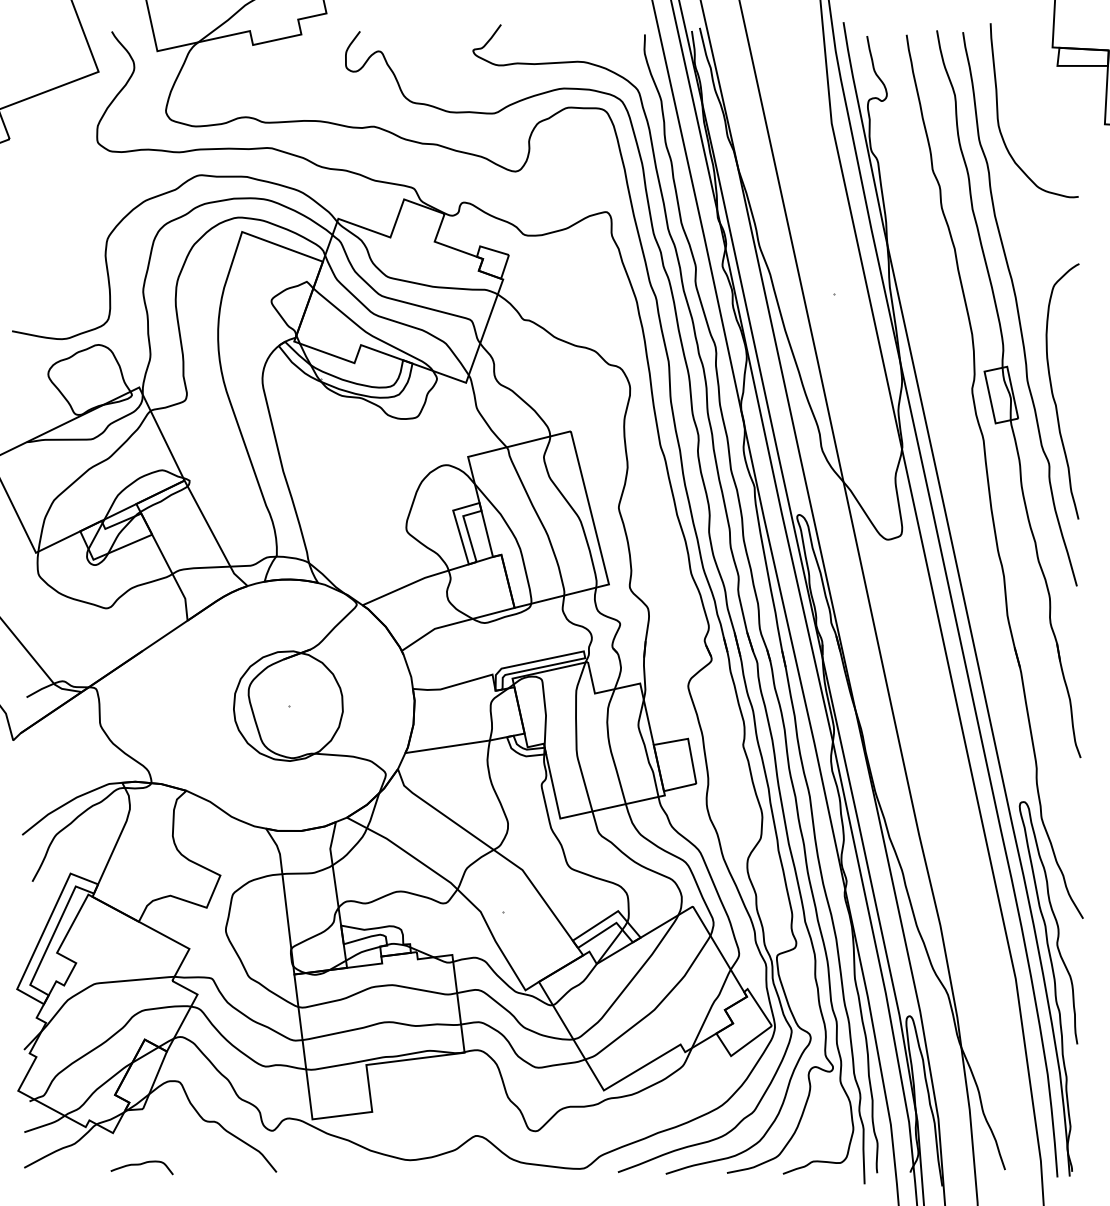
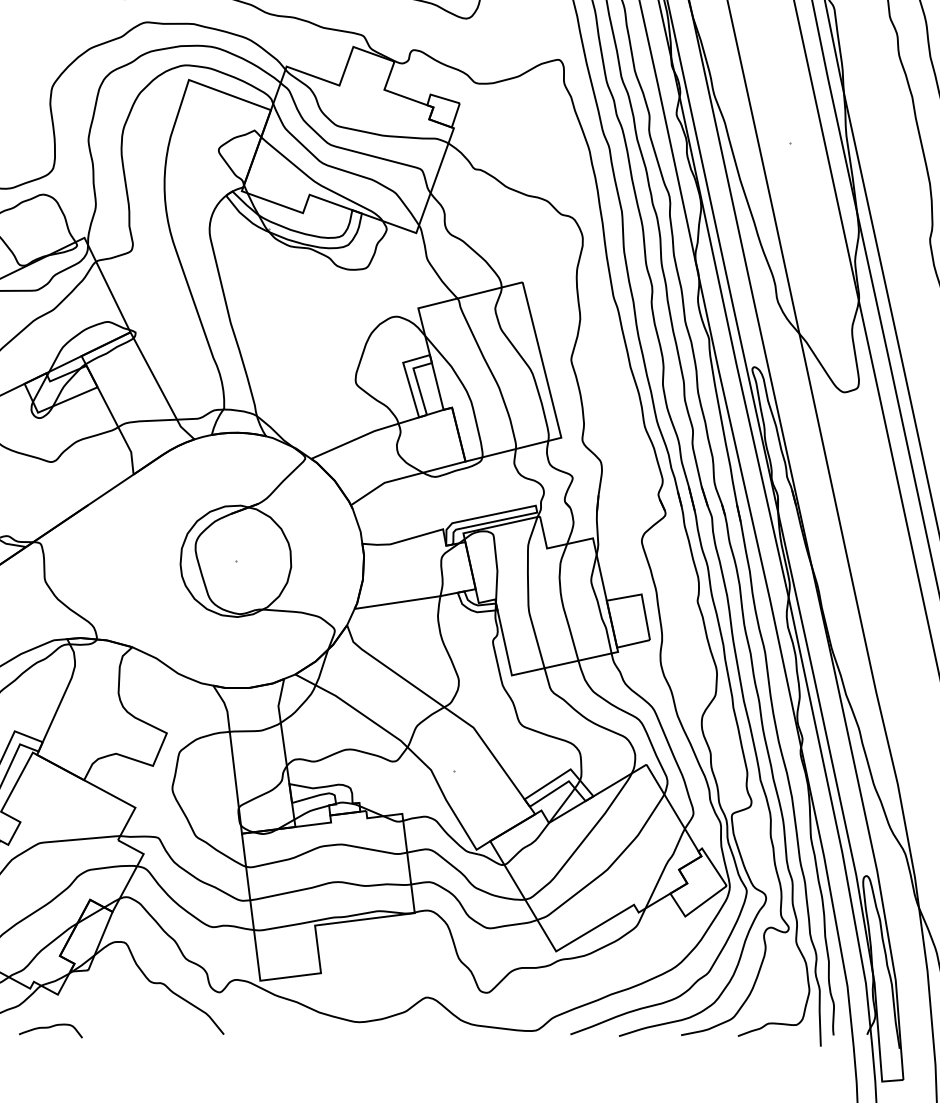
curve: (140, 1165) -> (49, 1028), moved

